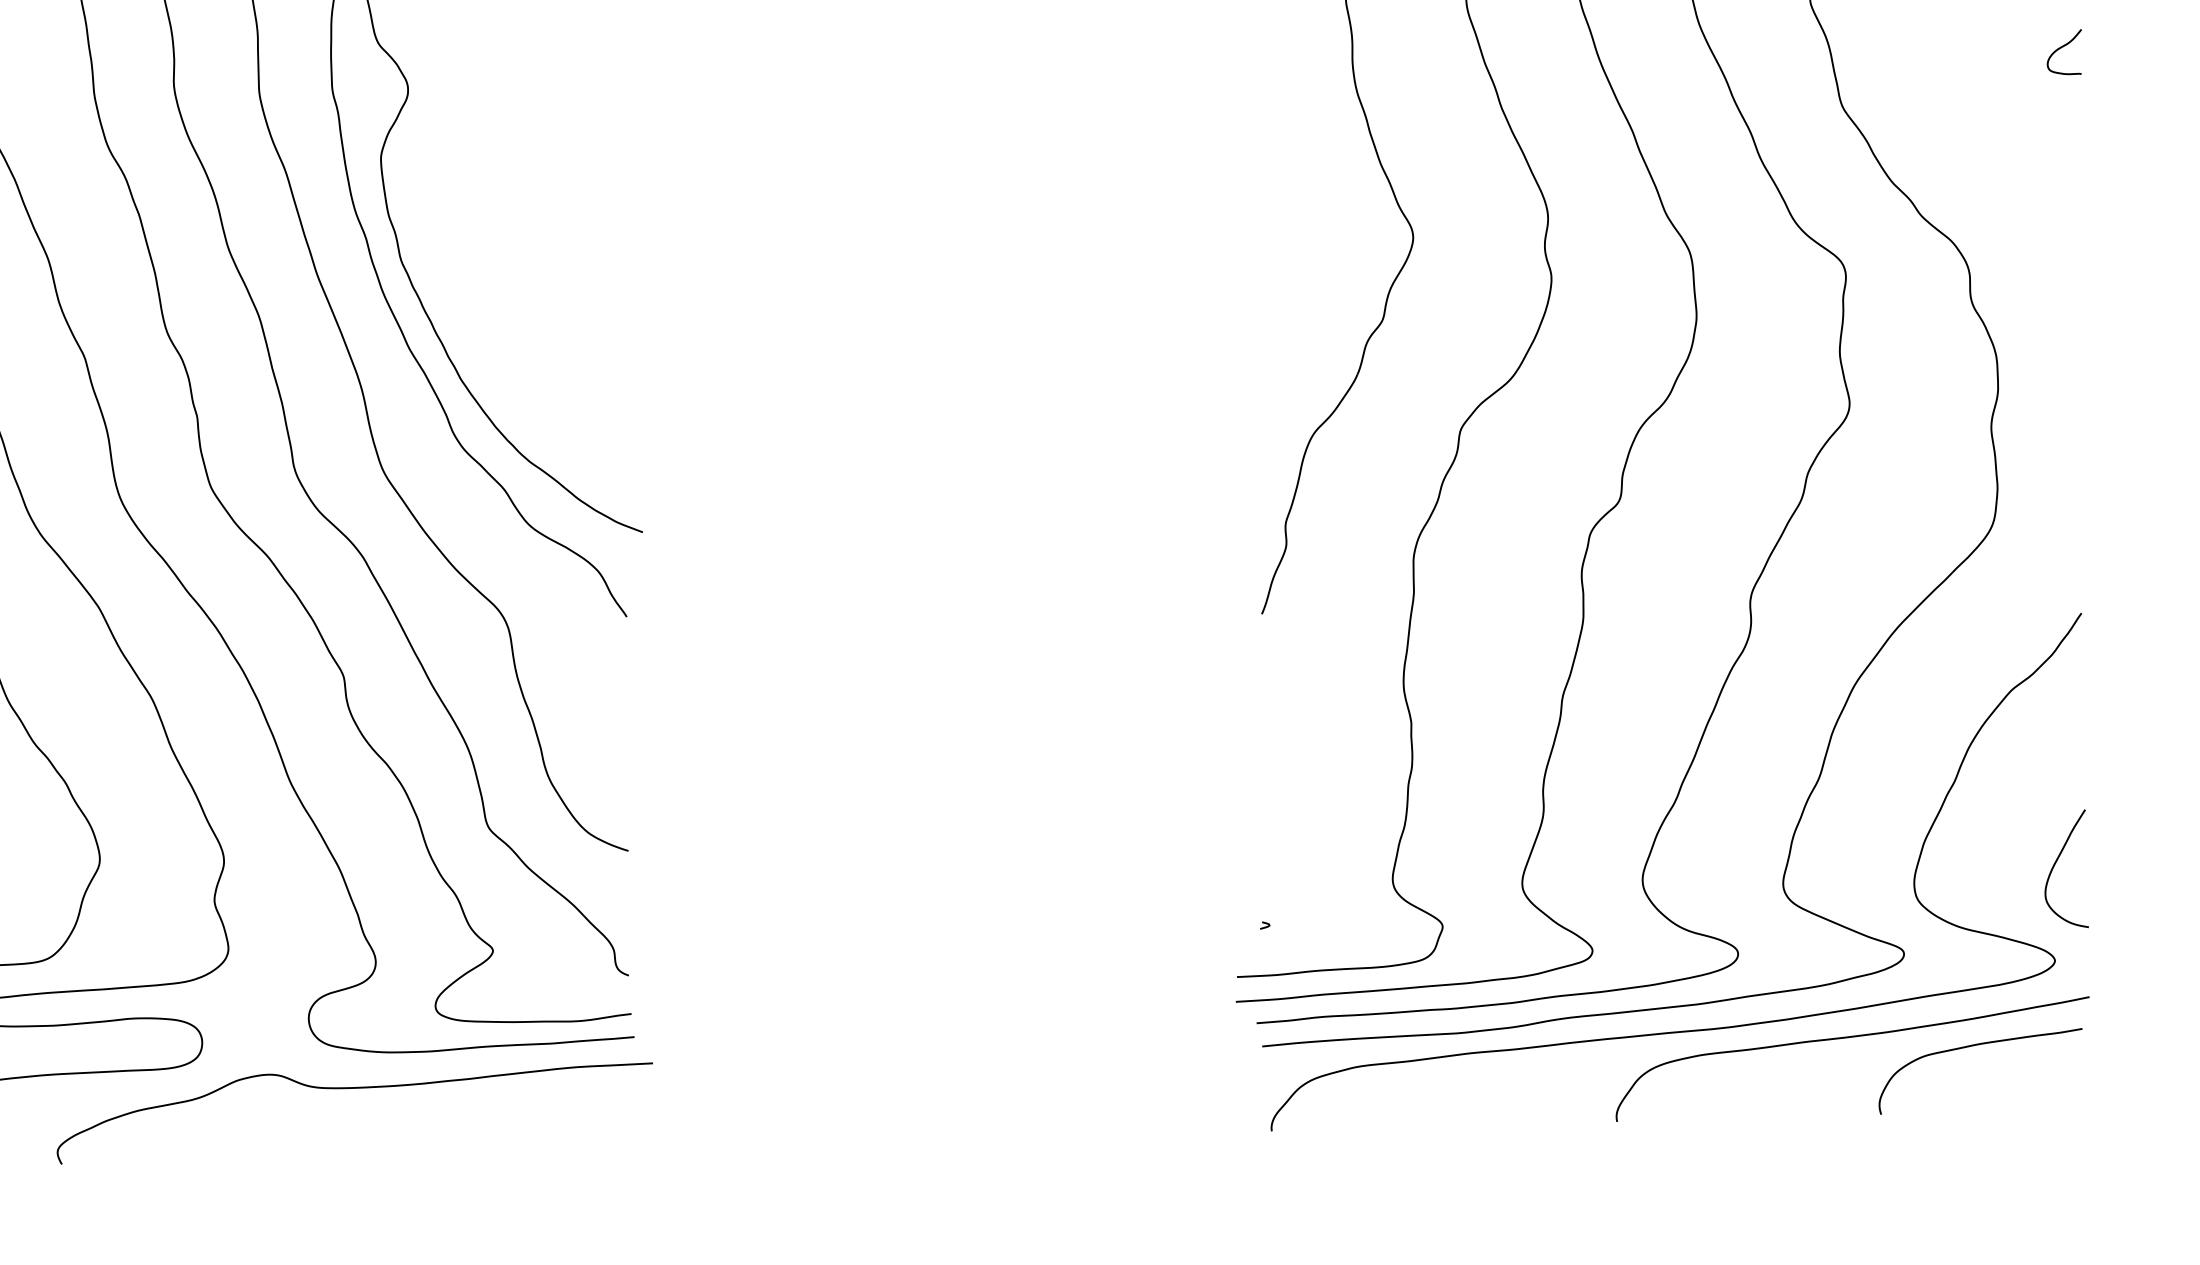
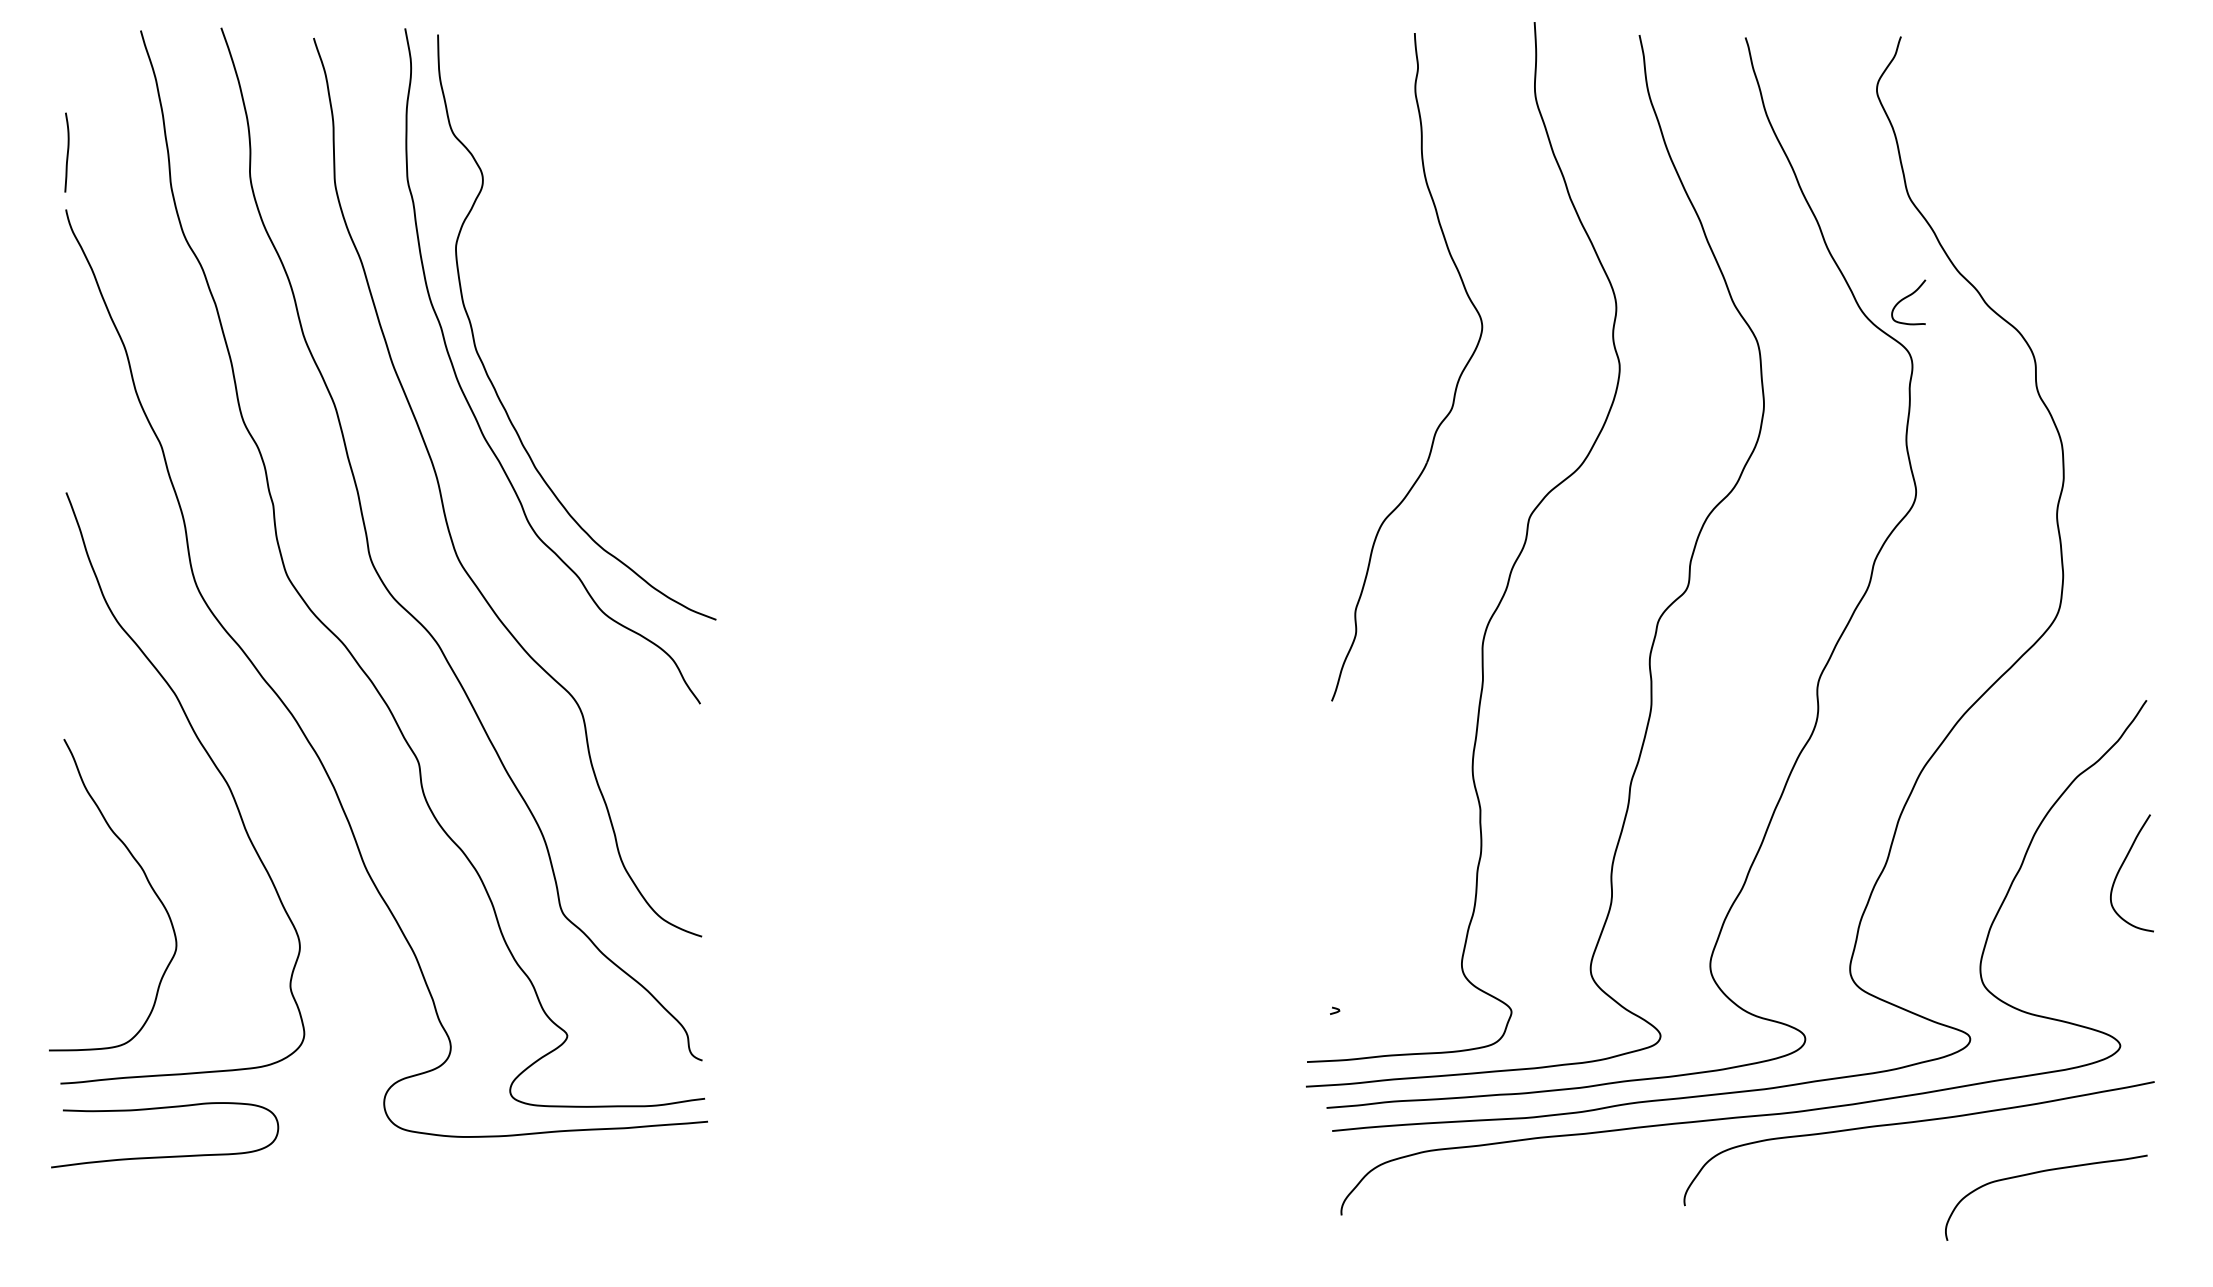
curve: (2062, 48) -> (1906, 298), moved
curve: (2056, 863) -> (2121, 868), moved
curve: (1976, 1045) -> (2042, 1172), moved
curve: (354, 1089) -> (429, 1173), removed

